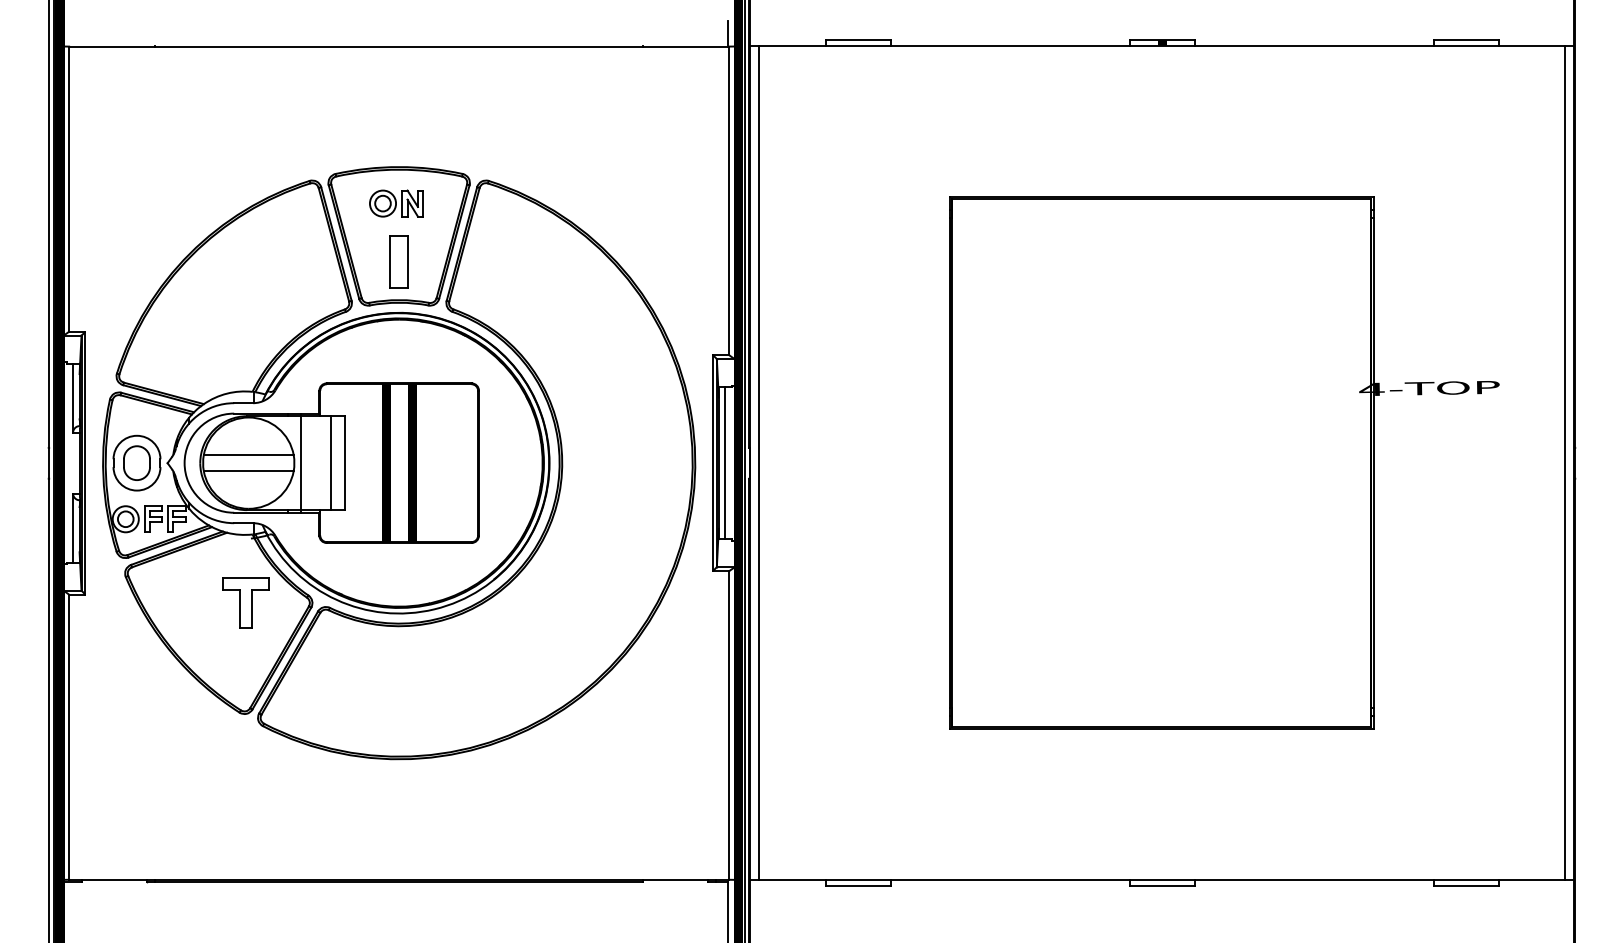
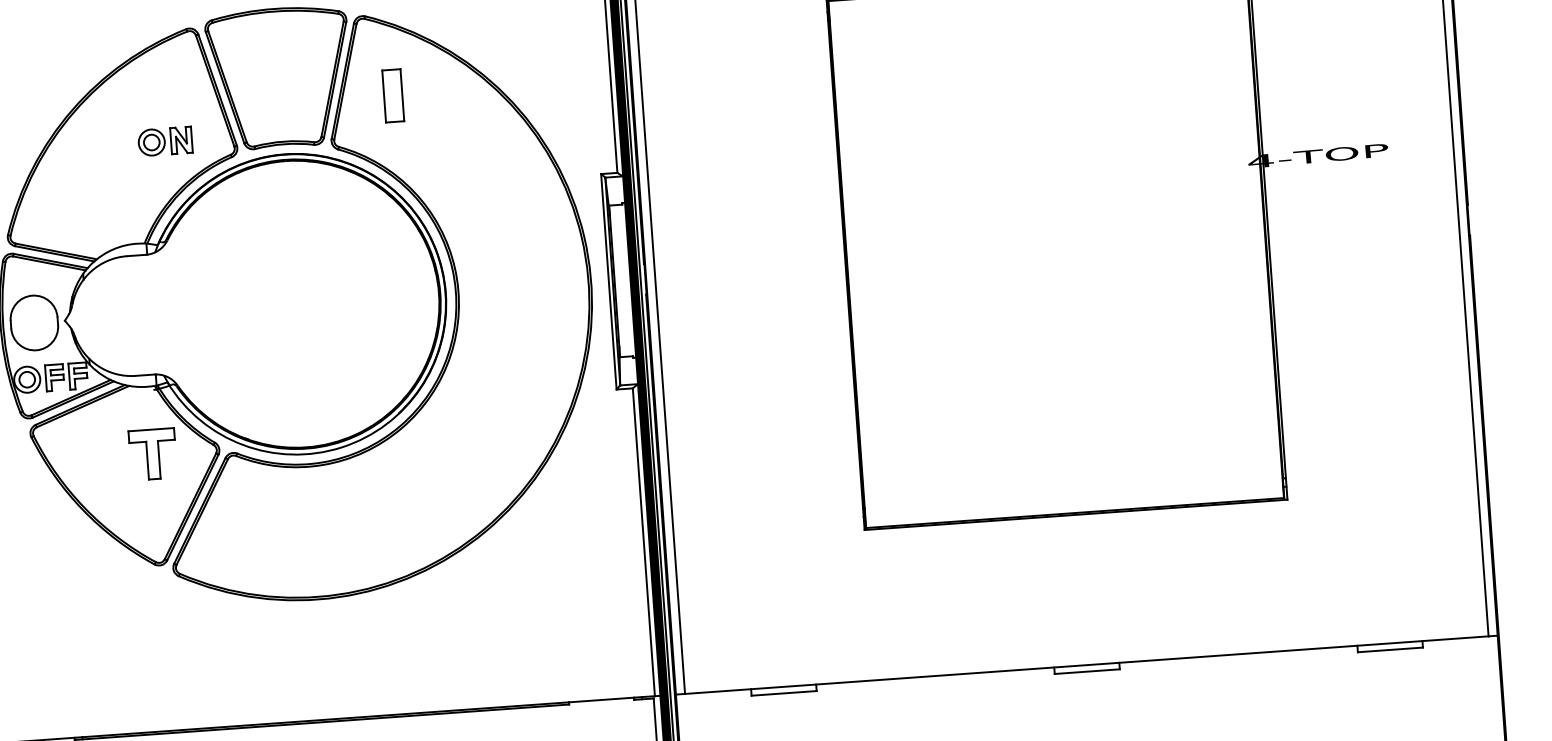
part: (396, 203) -> (165, 141), moved
part: (398, 261) -> (392, 95), moved
part: (136, 462) -> (33, 322), removed
part: (331, 462) -> (228, 308), removed
line: (725, 463) -> (621, 281), removed

